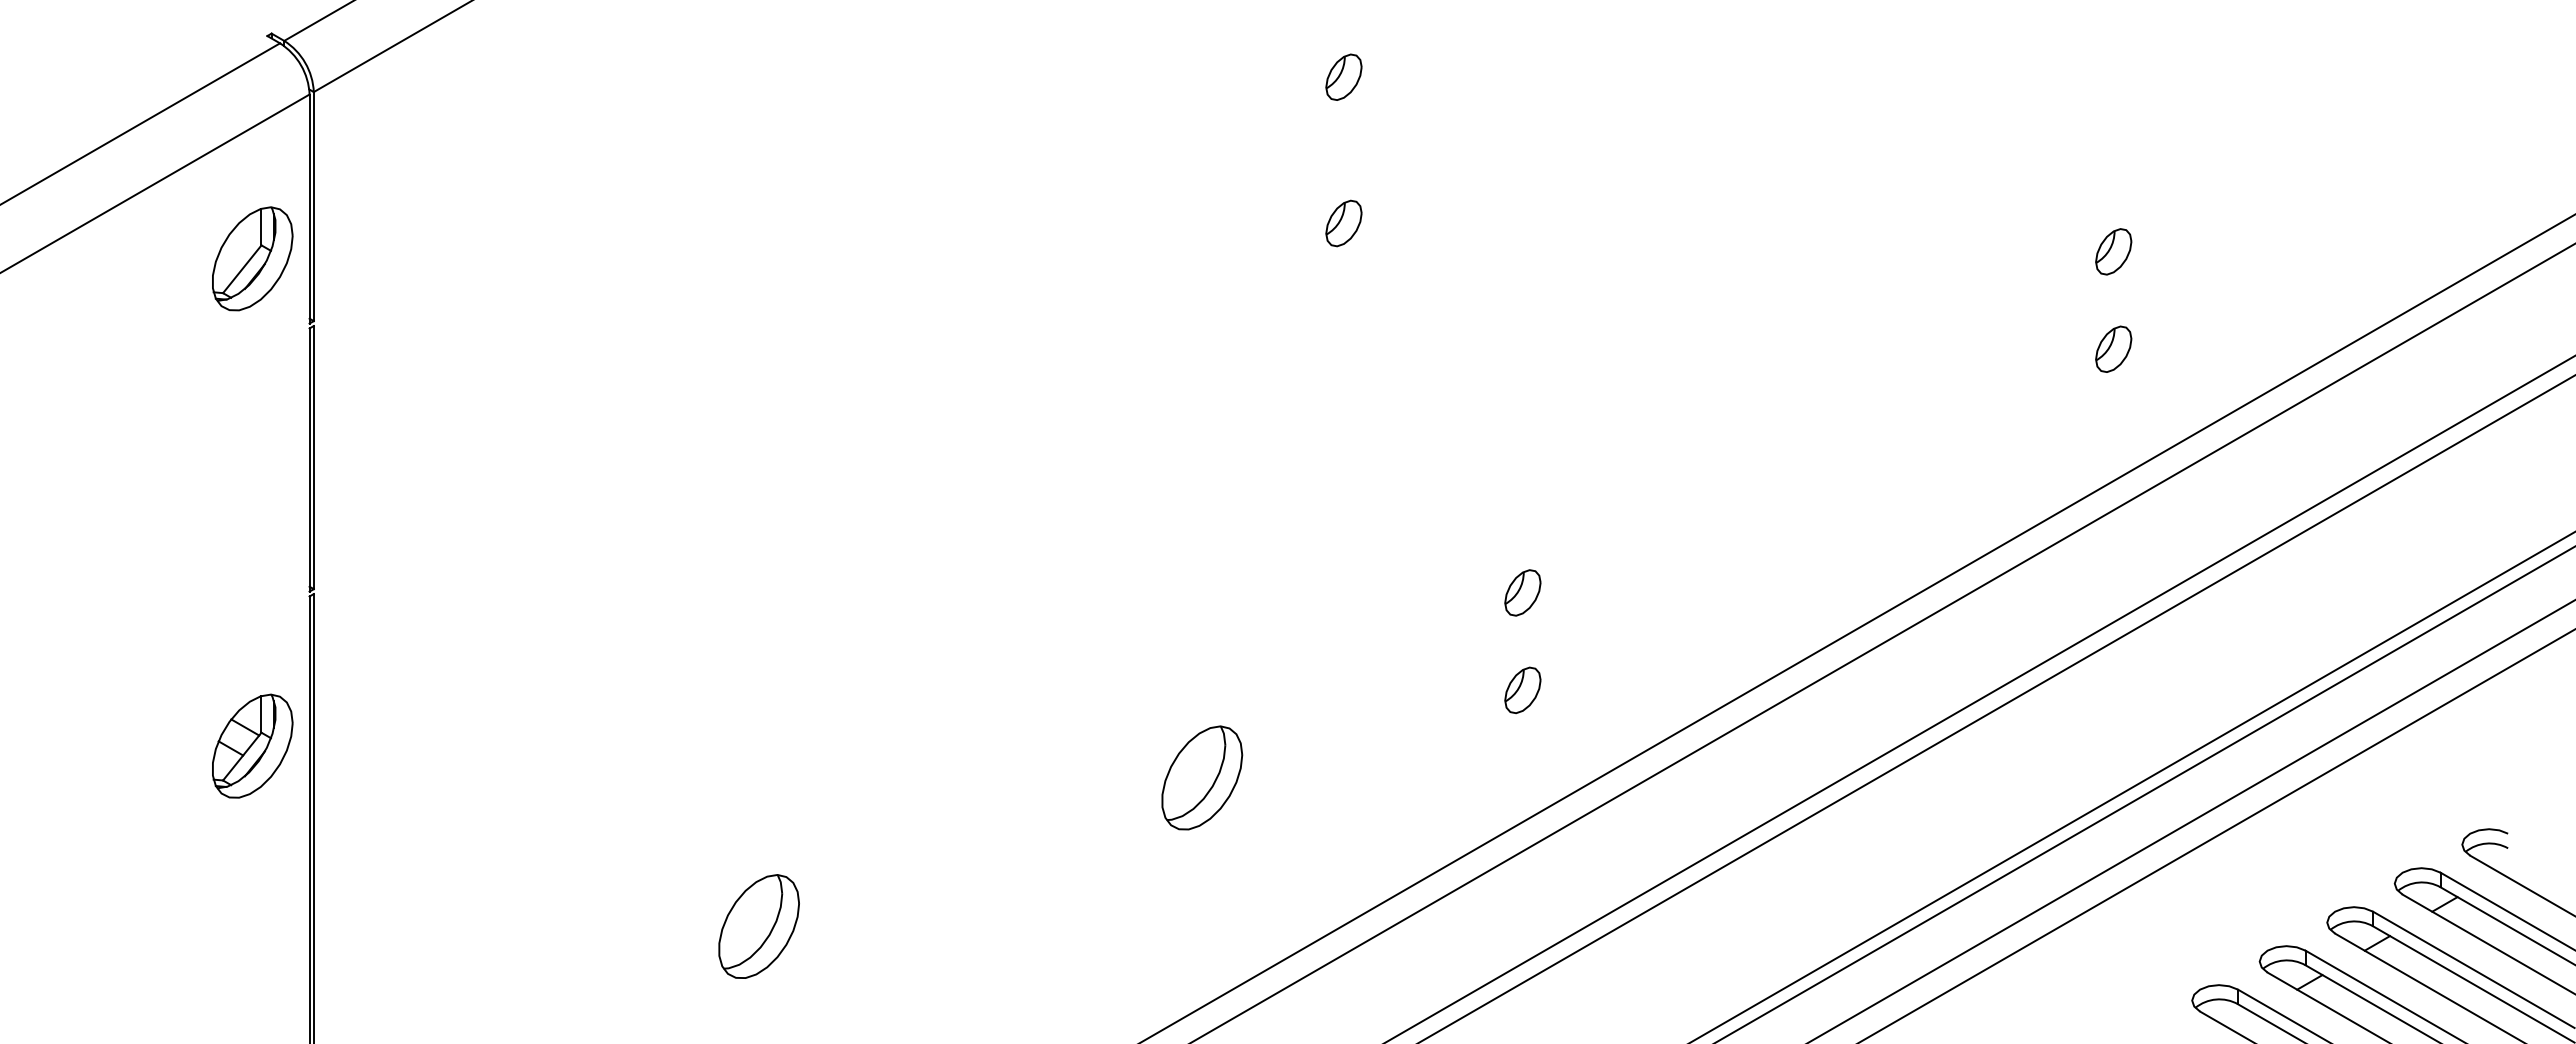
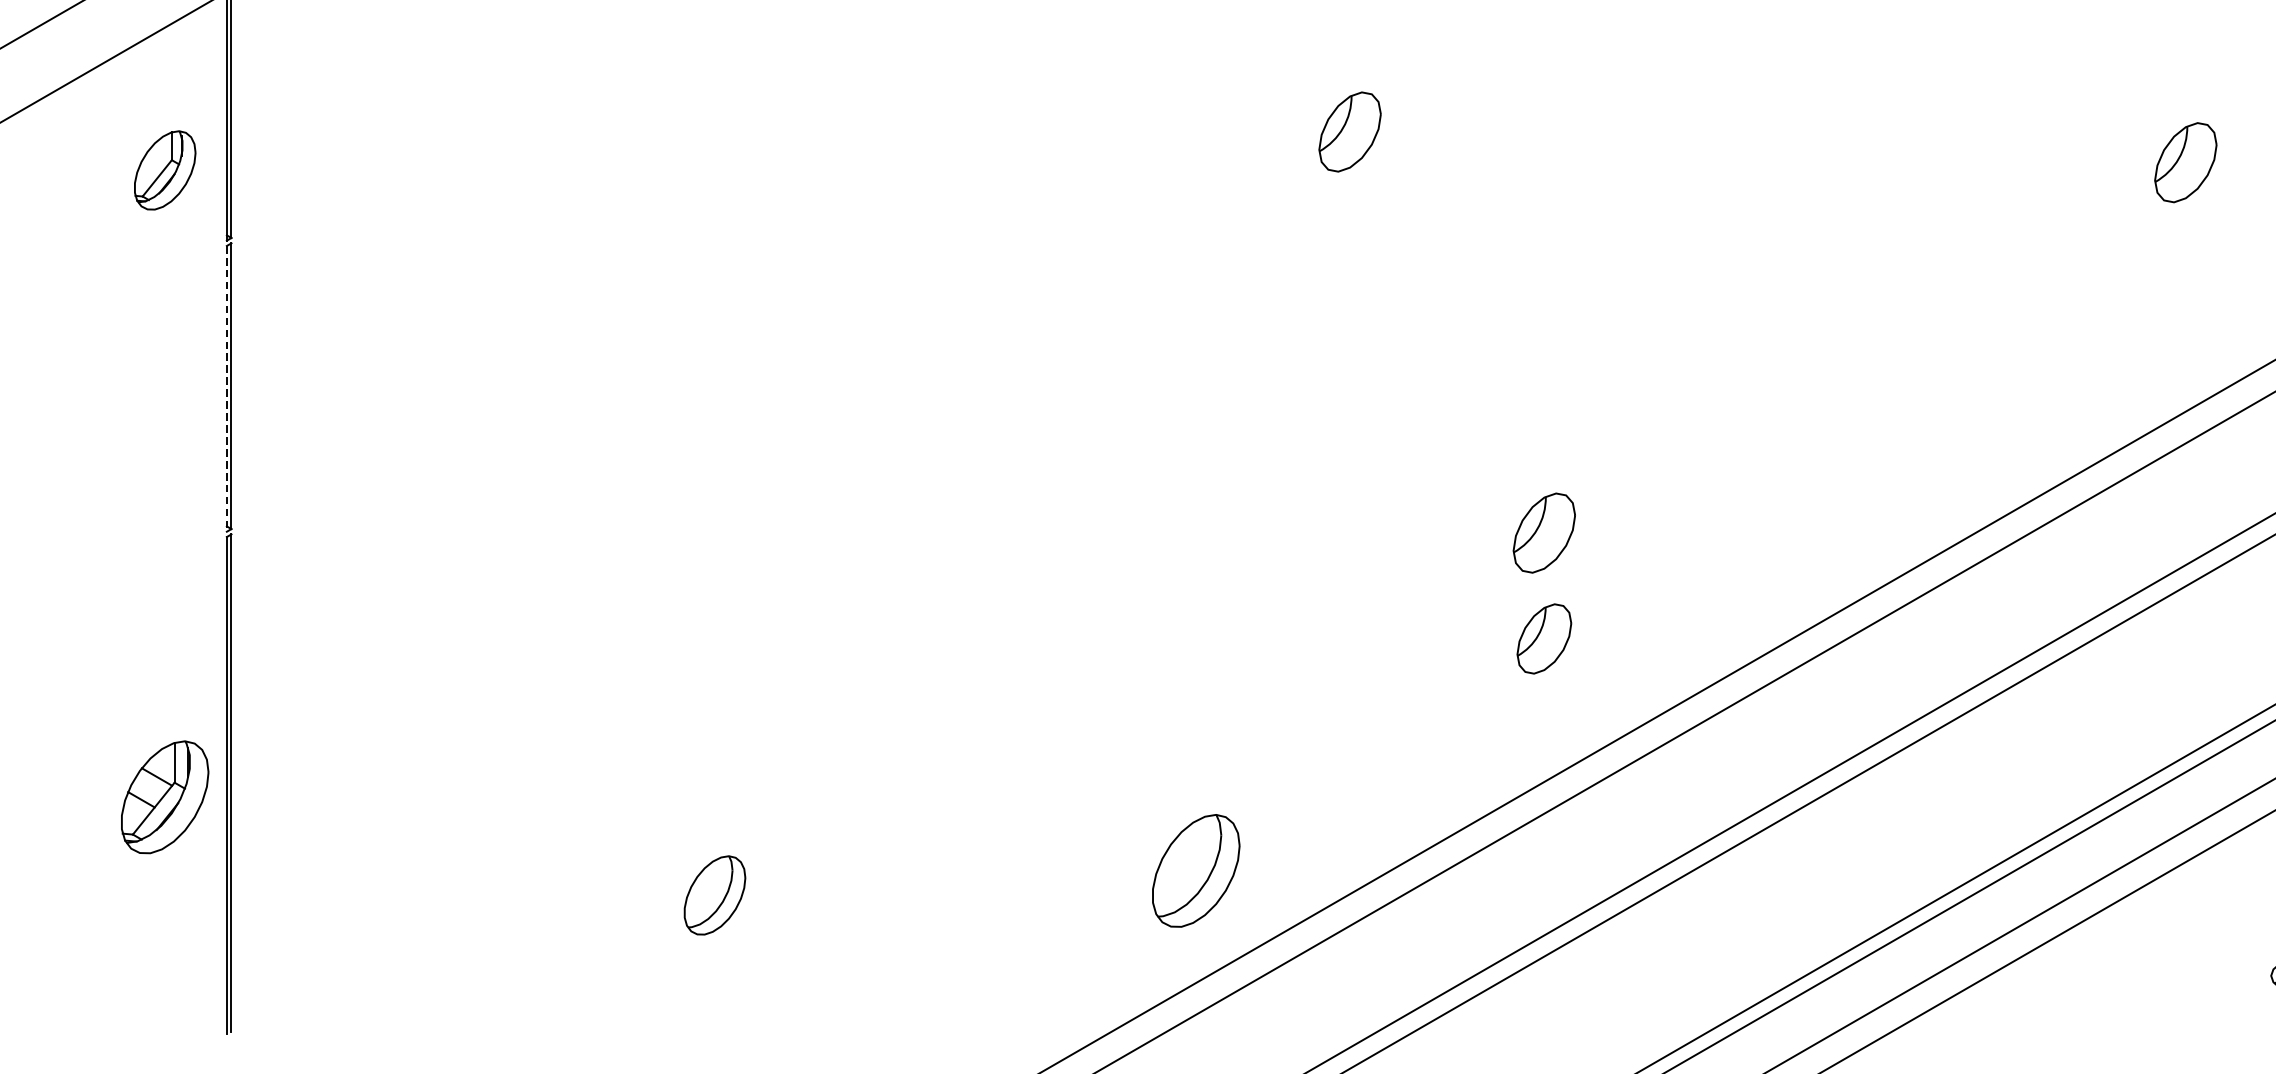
part: (1343, 223) -> (1349, 132), size x1.6
part: (2113, 251) -> (2185, 162), size x1.6
part: (252, 258) -> (164, 170), size x0.7
part: (2113, 348) -> (2185, 267), removed
line: (309, 460) -> (226, 389), solid -> dashed
part: (1522, 592) -> (1543, 532), size x1.6
part: (1522, 690) -> (1543, 639), size x1.4
part: (252, 745) -> (164, 796), moved
part: (1202, 777) -> (1196, 870), moved
part: (758, 926) -> (714, 895), size x0.7

